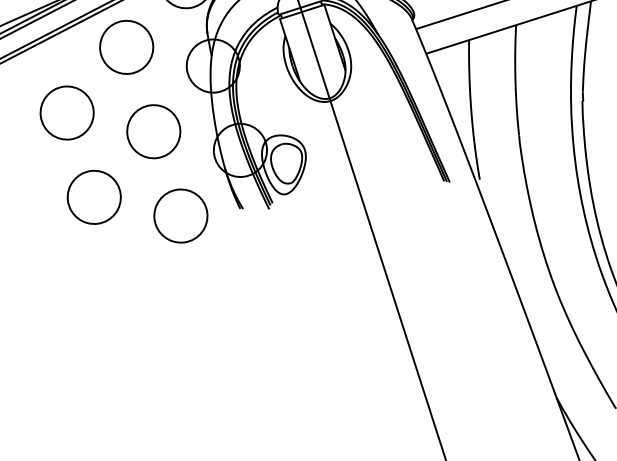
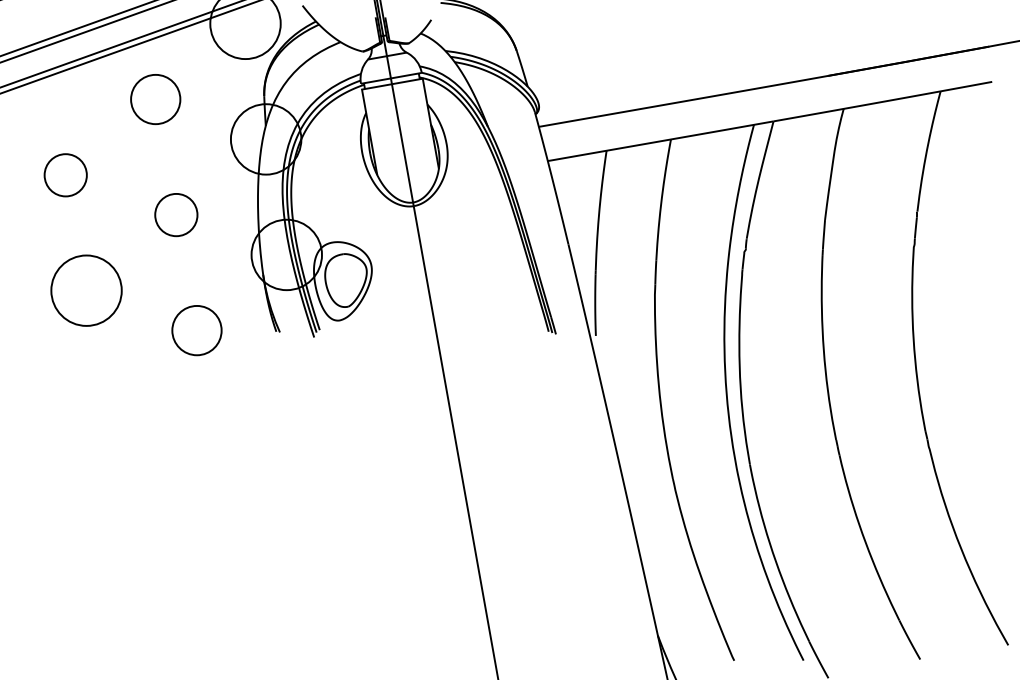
circle: (126, 47) -> (155, 99), size x0.7
circle: (66, 113) -> (65, 175), size x0.6
circle: (153, 131) -> (176, 214), size x0.6
circle: (180, 216) -> (196, 330), size x0.7

